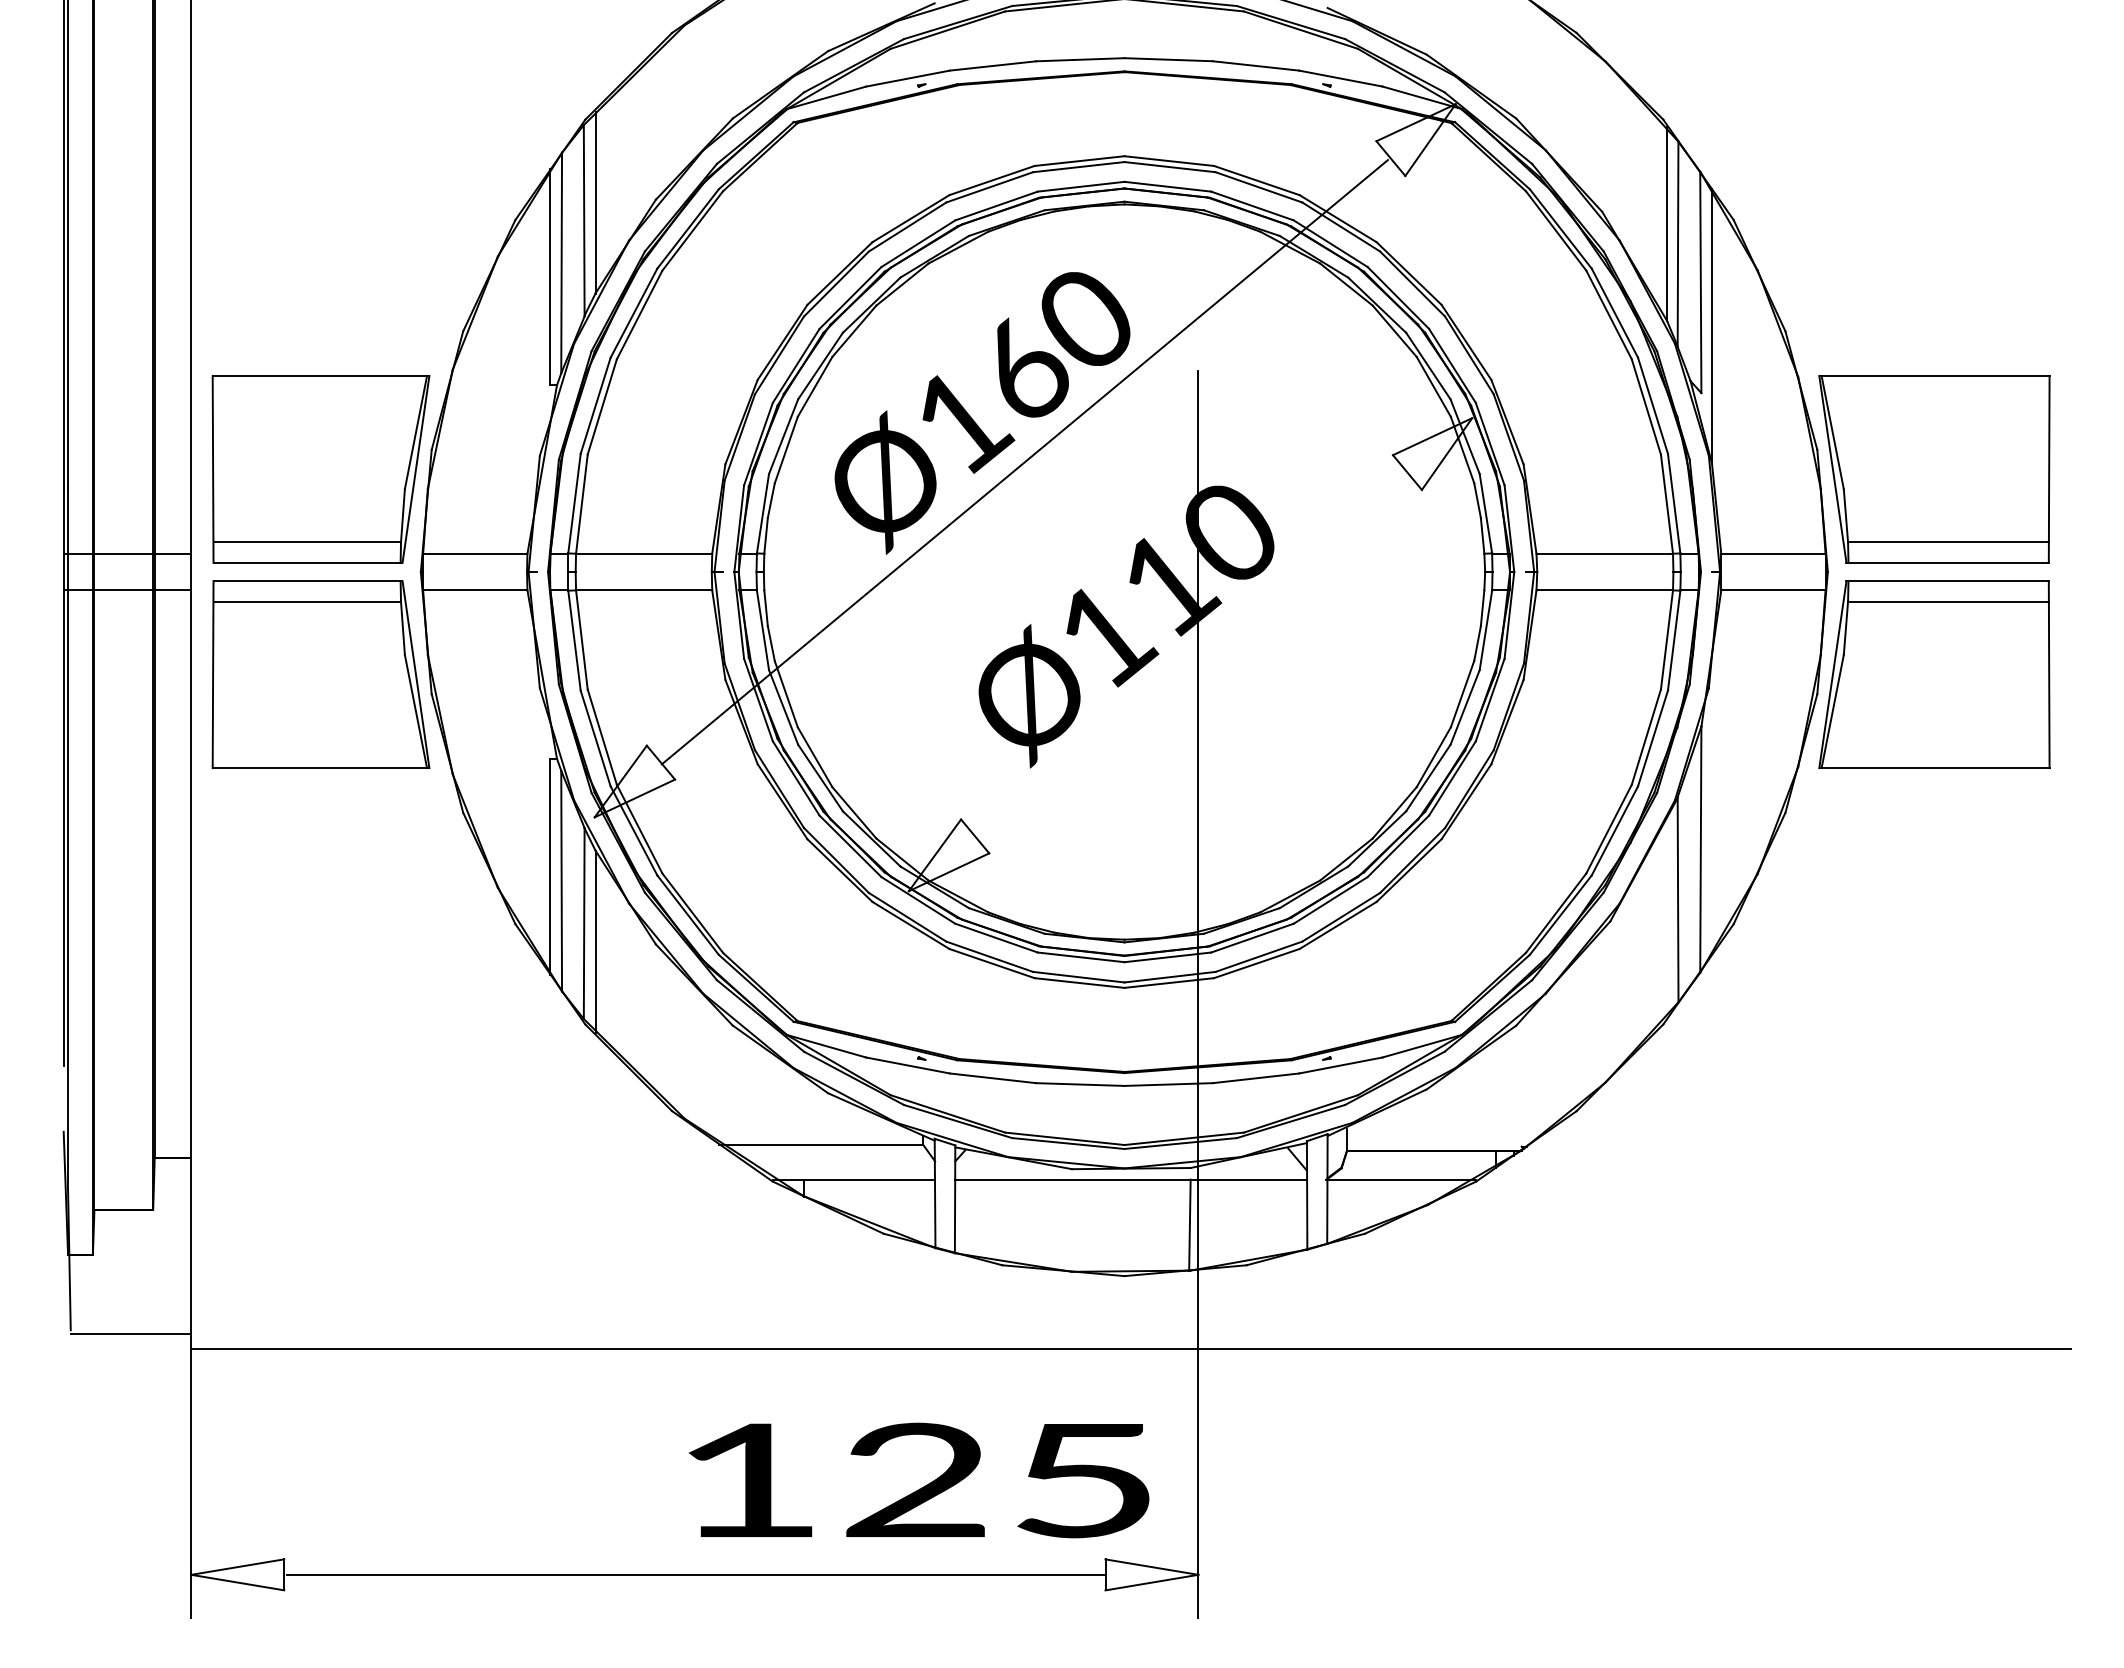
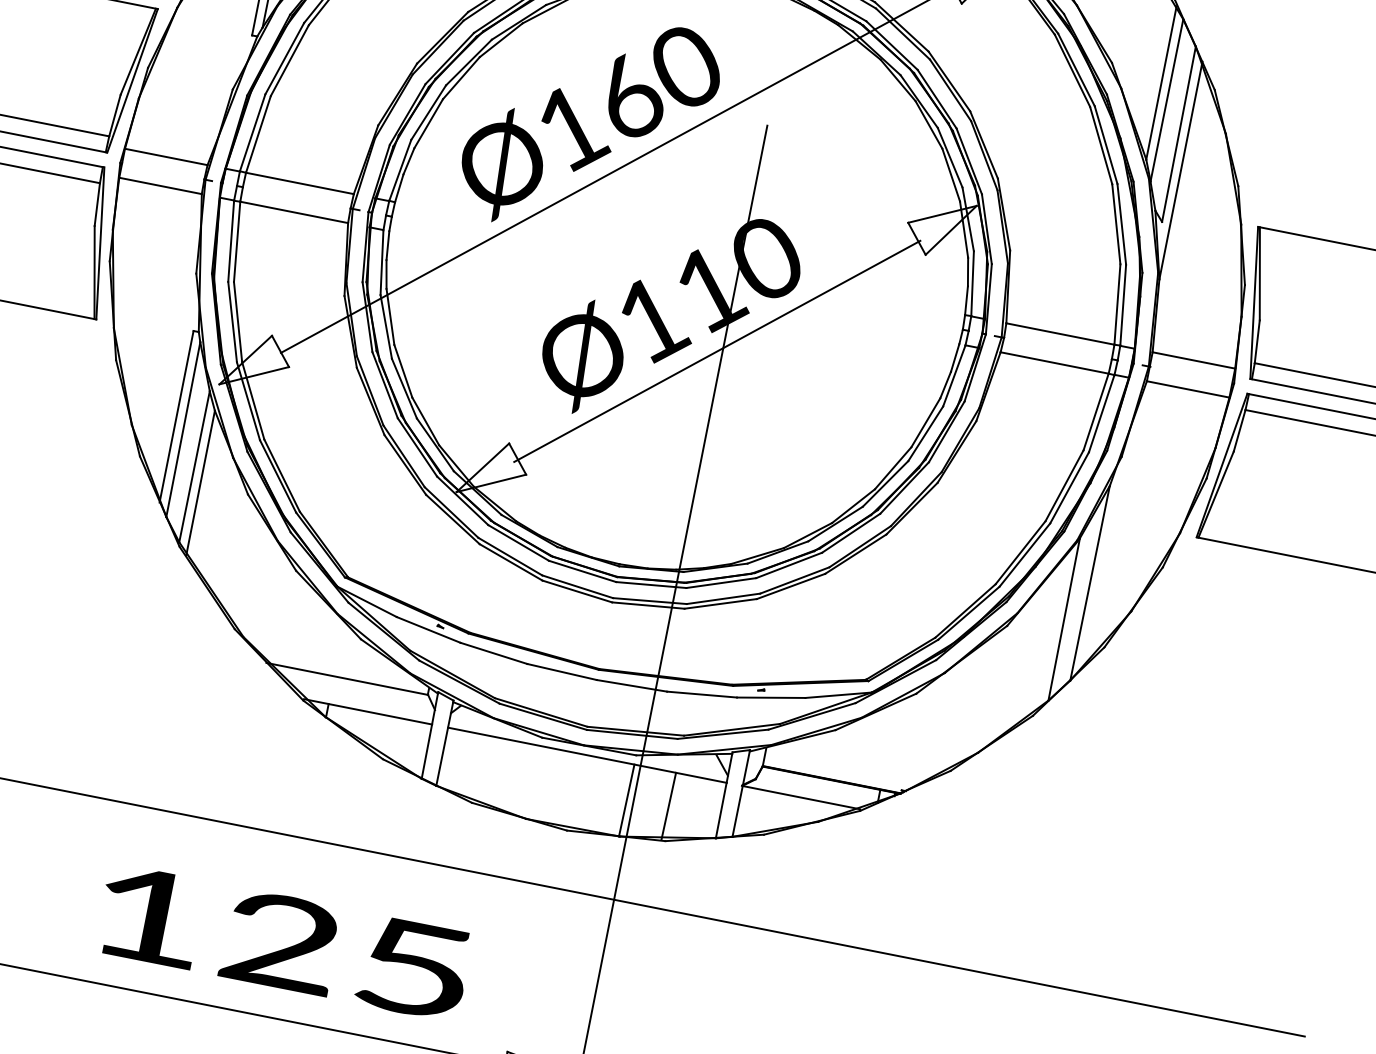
line: (1191, 657) -> (716, 351), added
line: (1242, 1221) -> (668, 805), added
text: (918, 1480) -> (283, 942), moved

